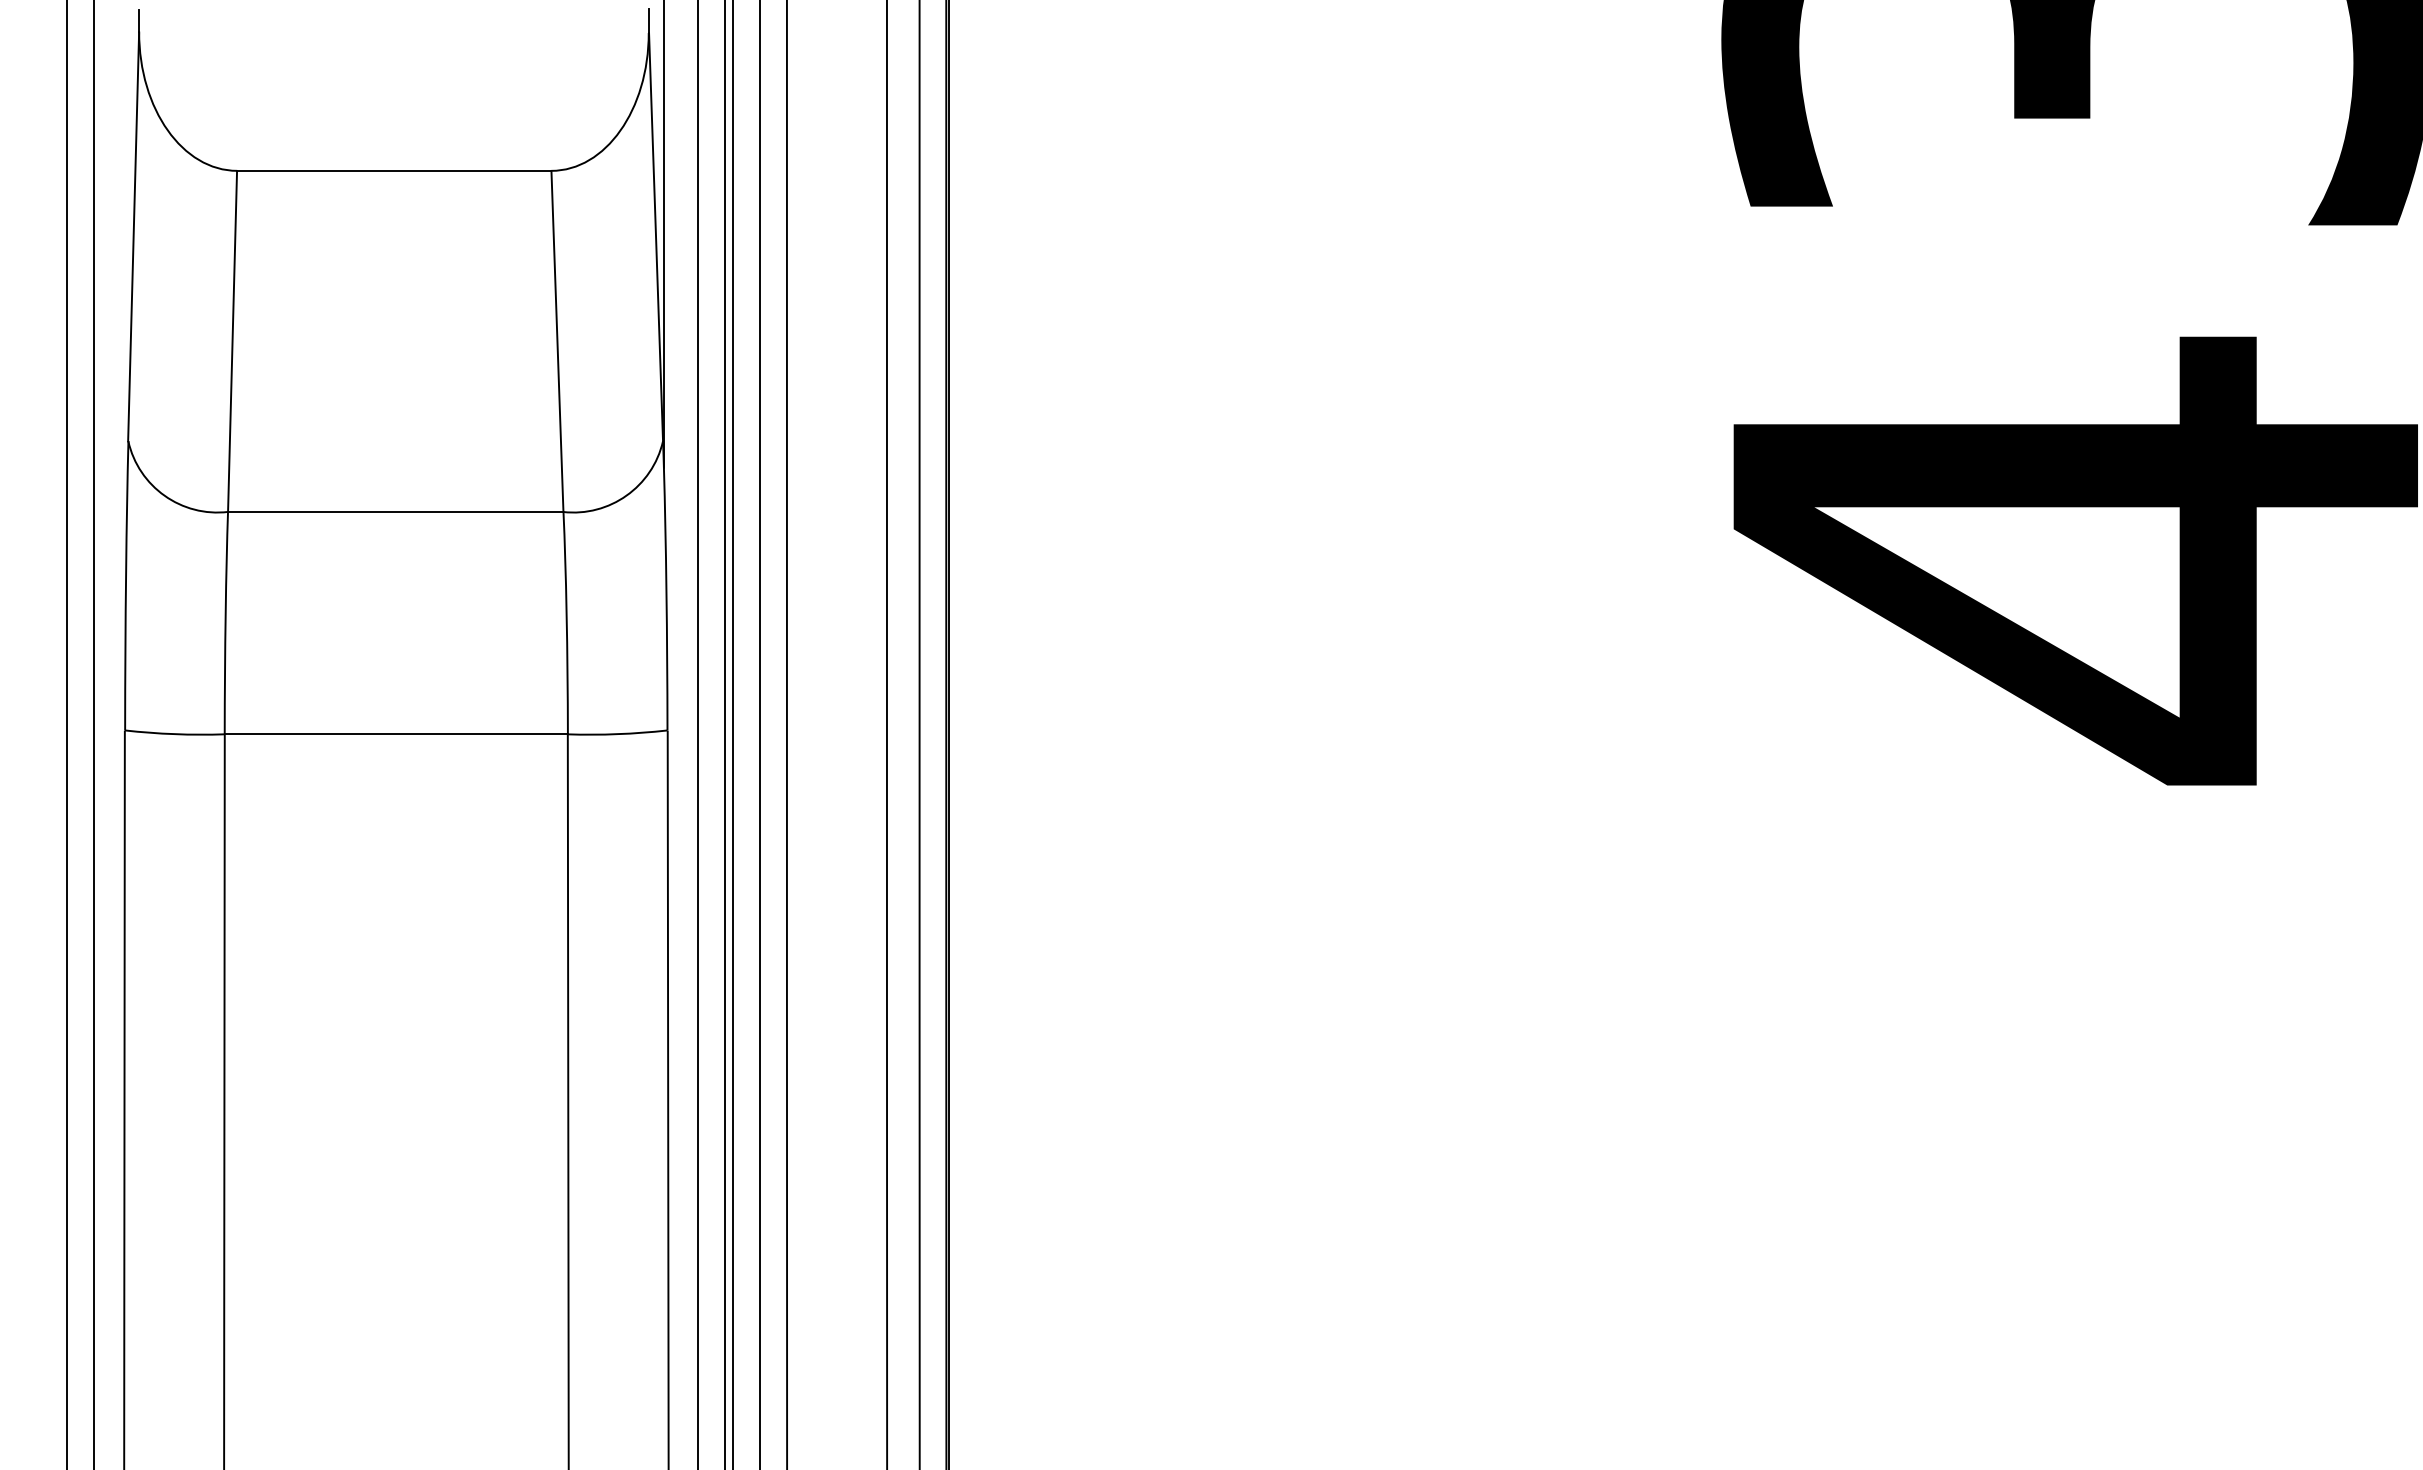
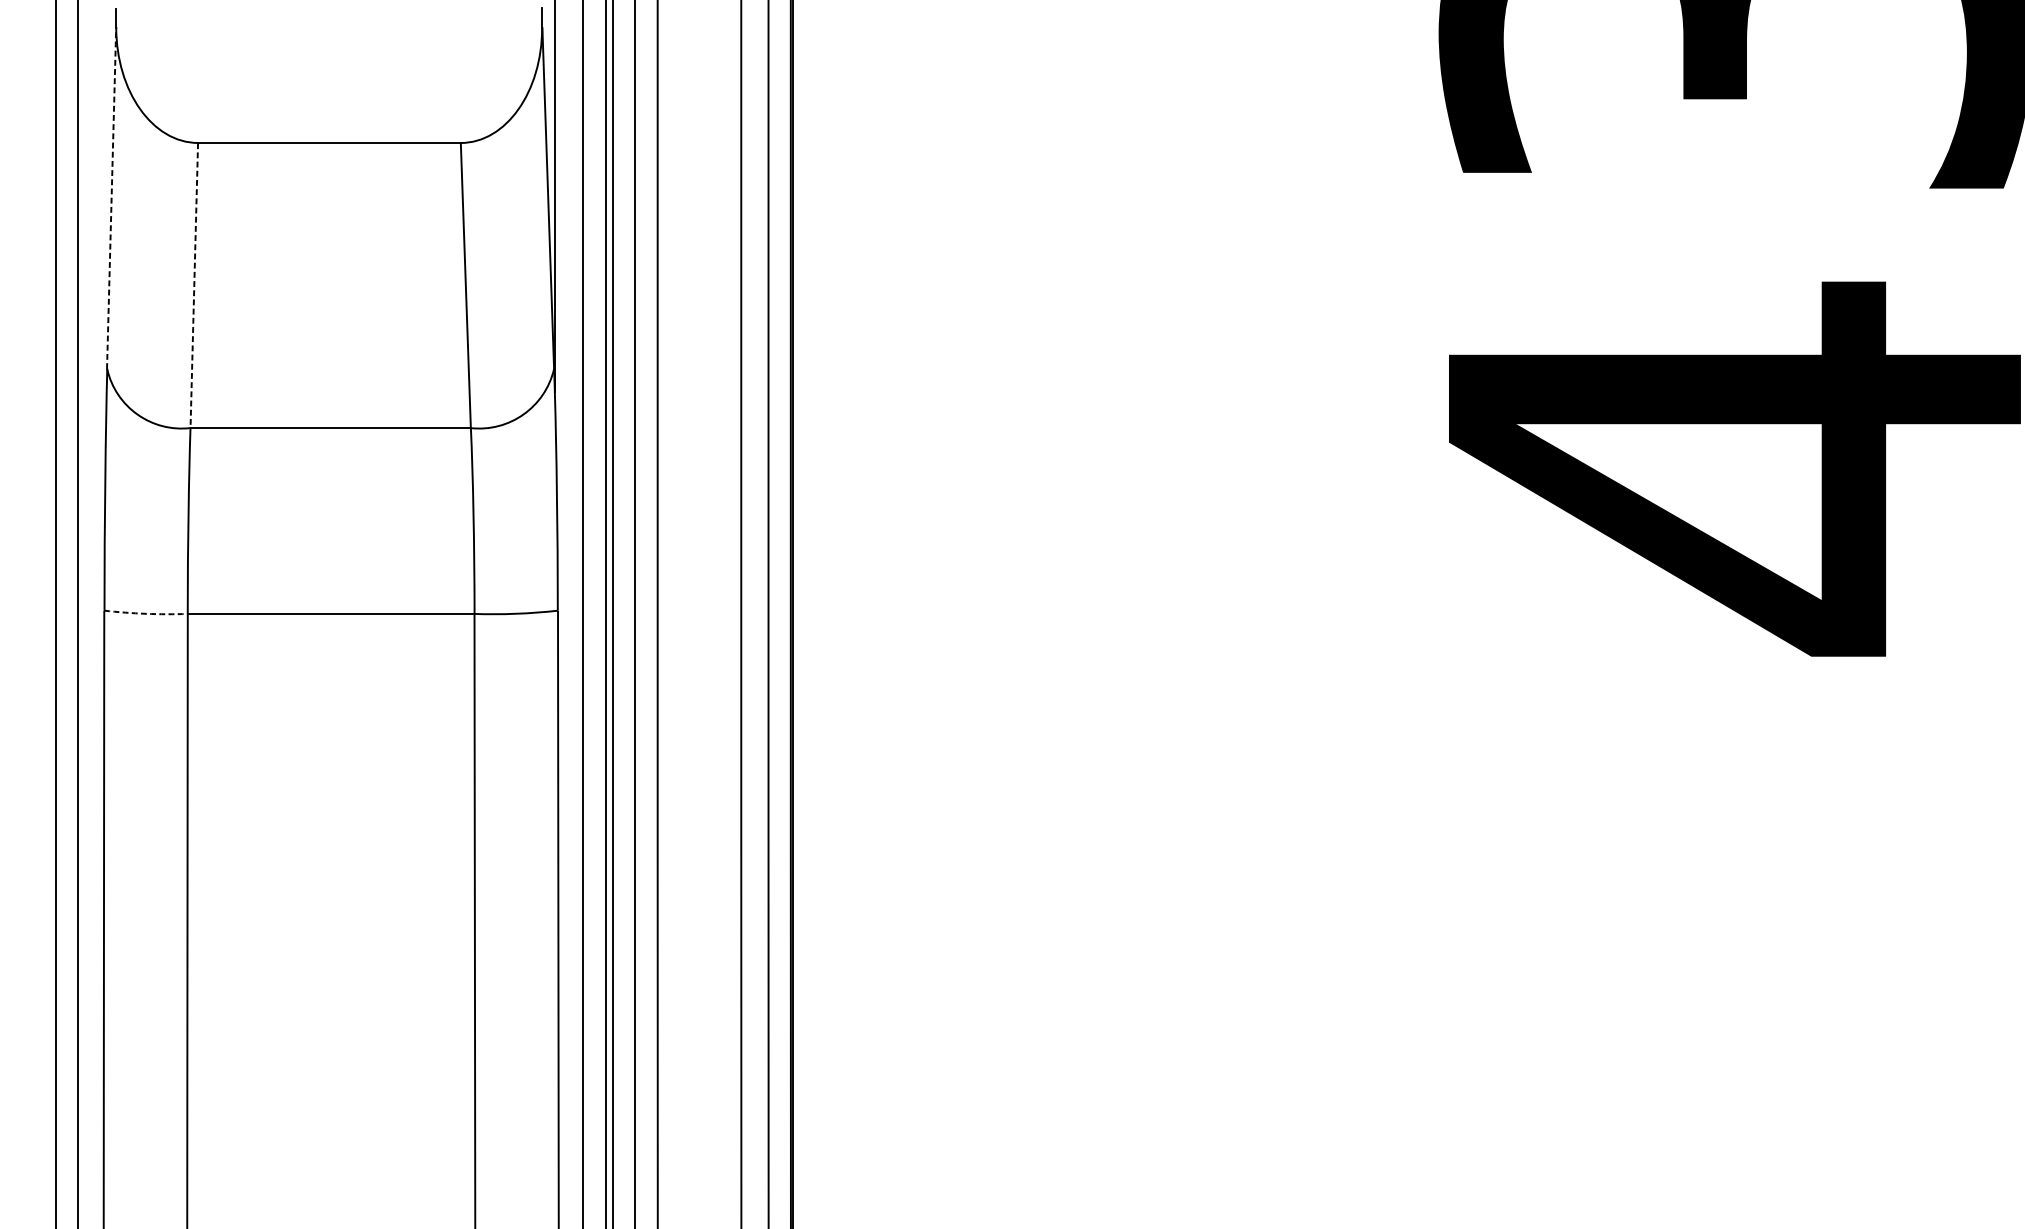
line: (133, 236) -> (111, 197), solid -> dashed
line: (232, 342) -> (194, 286), solid -> dashed
arc: (174, 734) -> (145, 614), solid -> dashed

